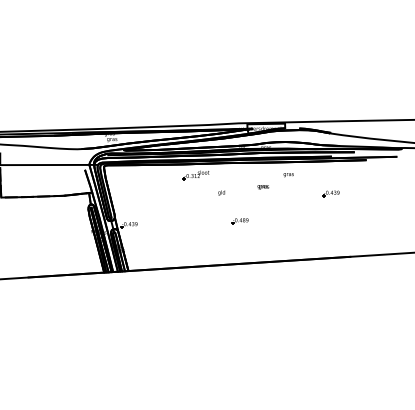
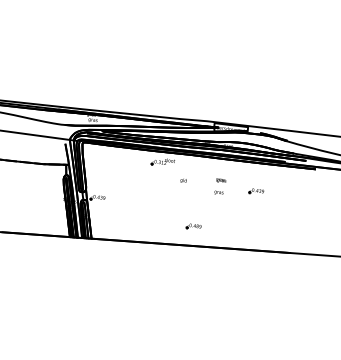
text: (288, 175) -> (218, 193), moved
part: (330, 193) -> (255, 191), moved
part: (239, 221) -> (193, 226), moved

